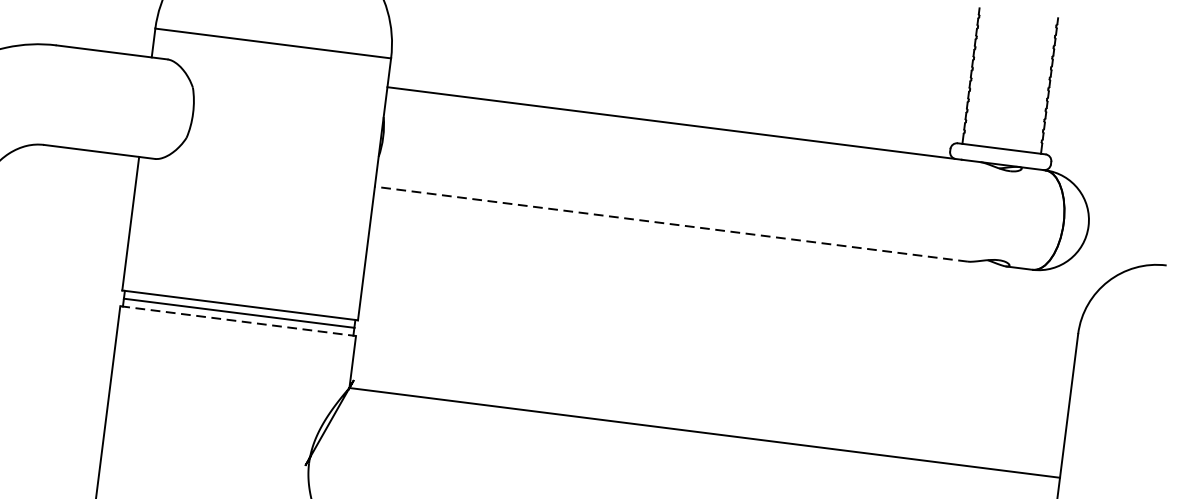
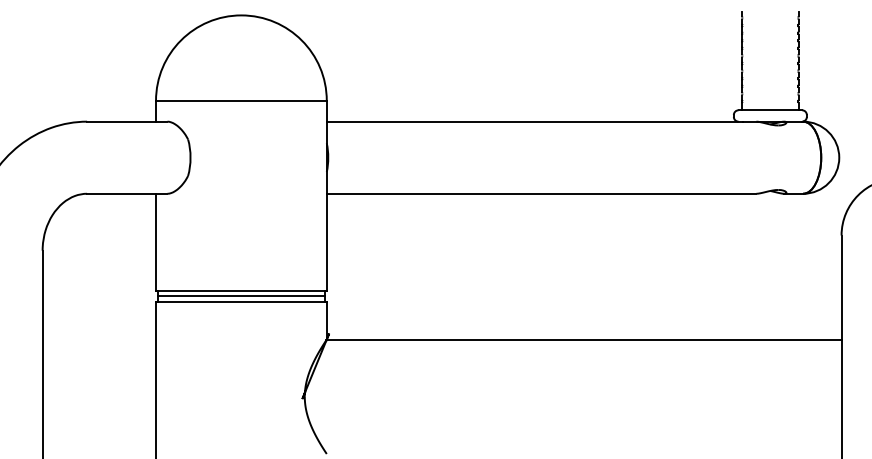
line: (671, 223) -> (541, 193), dashed -> solid
line: (238, 320) -> (241, 301), dashed -> solid

